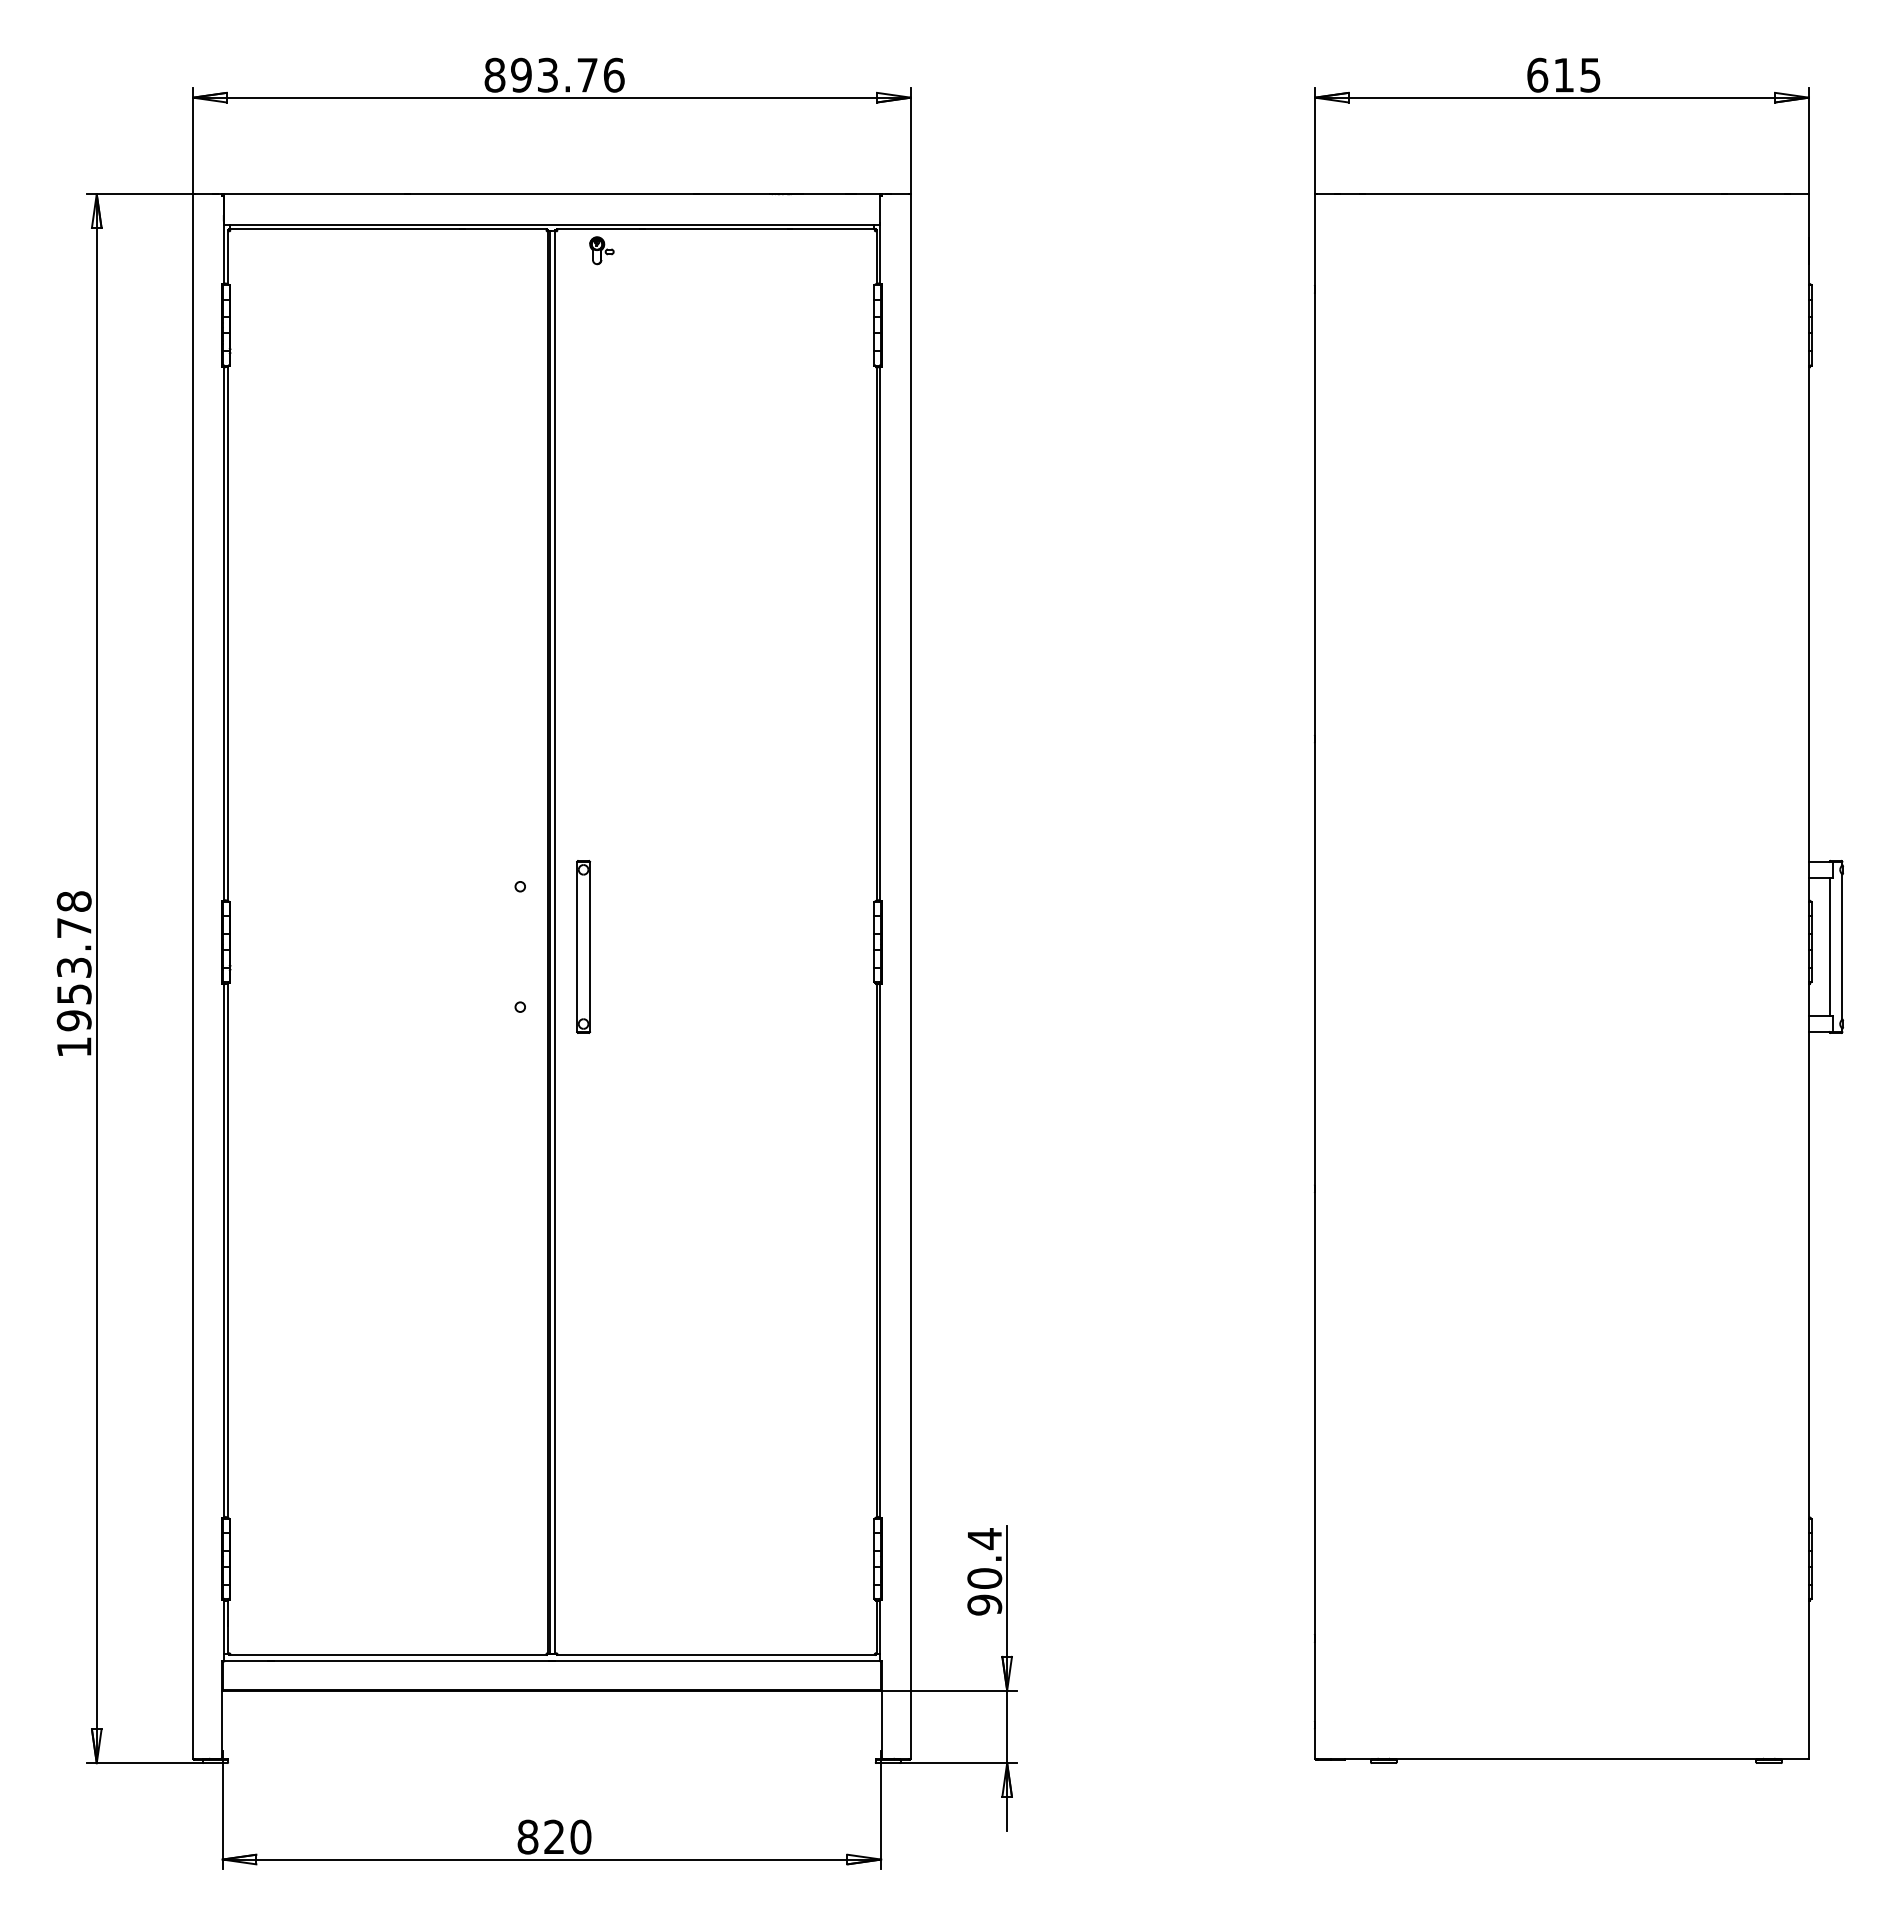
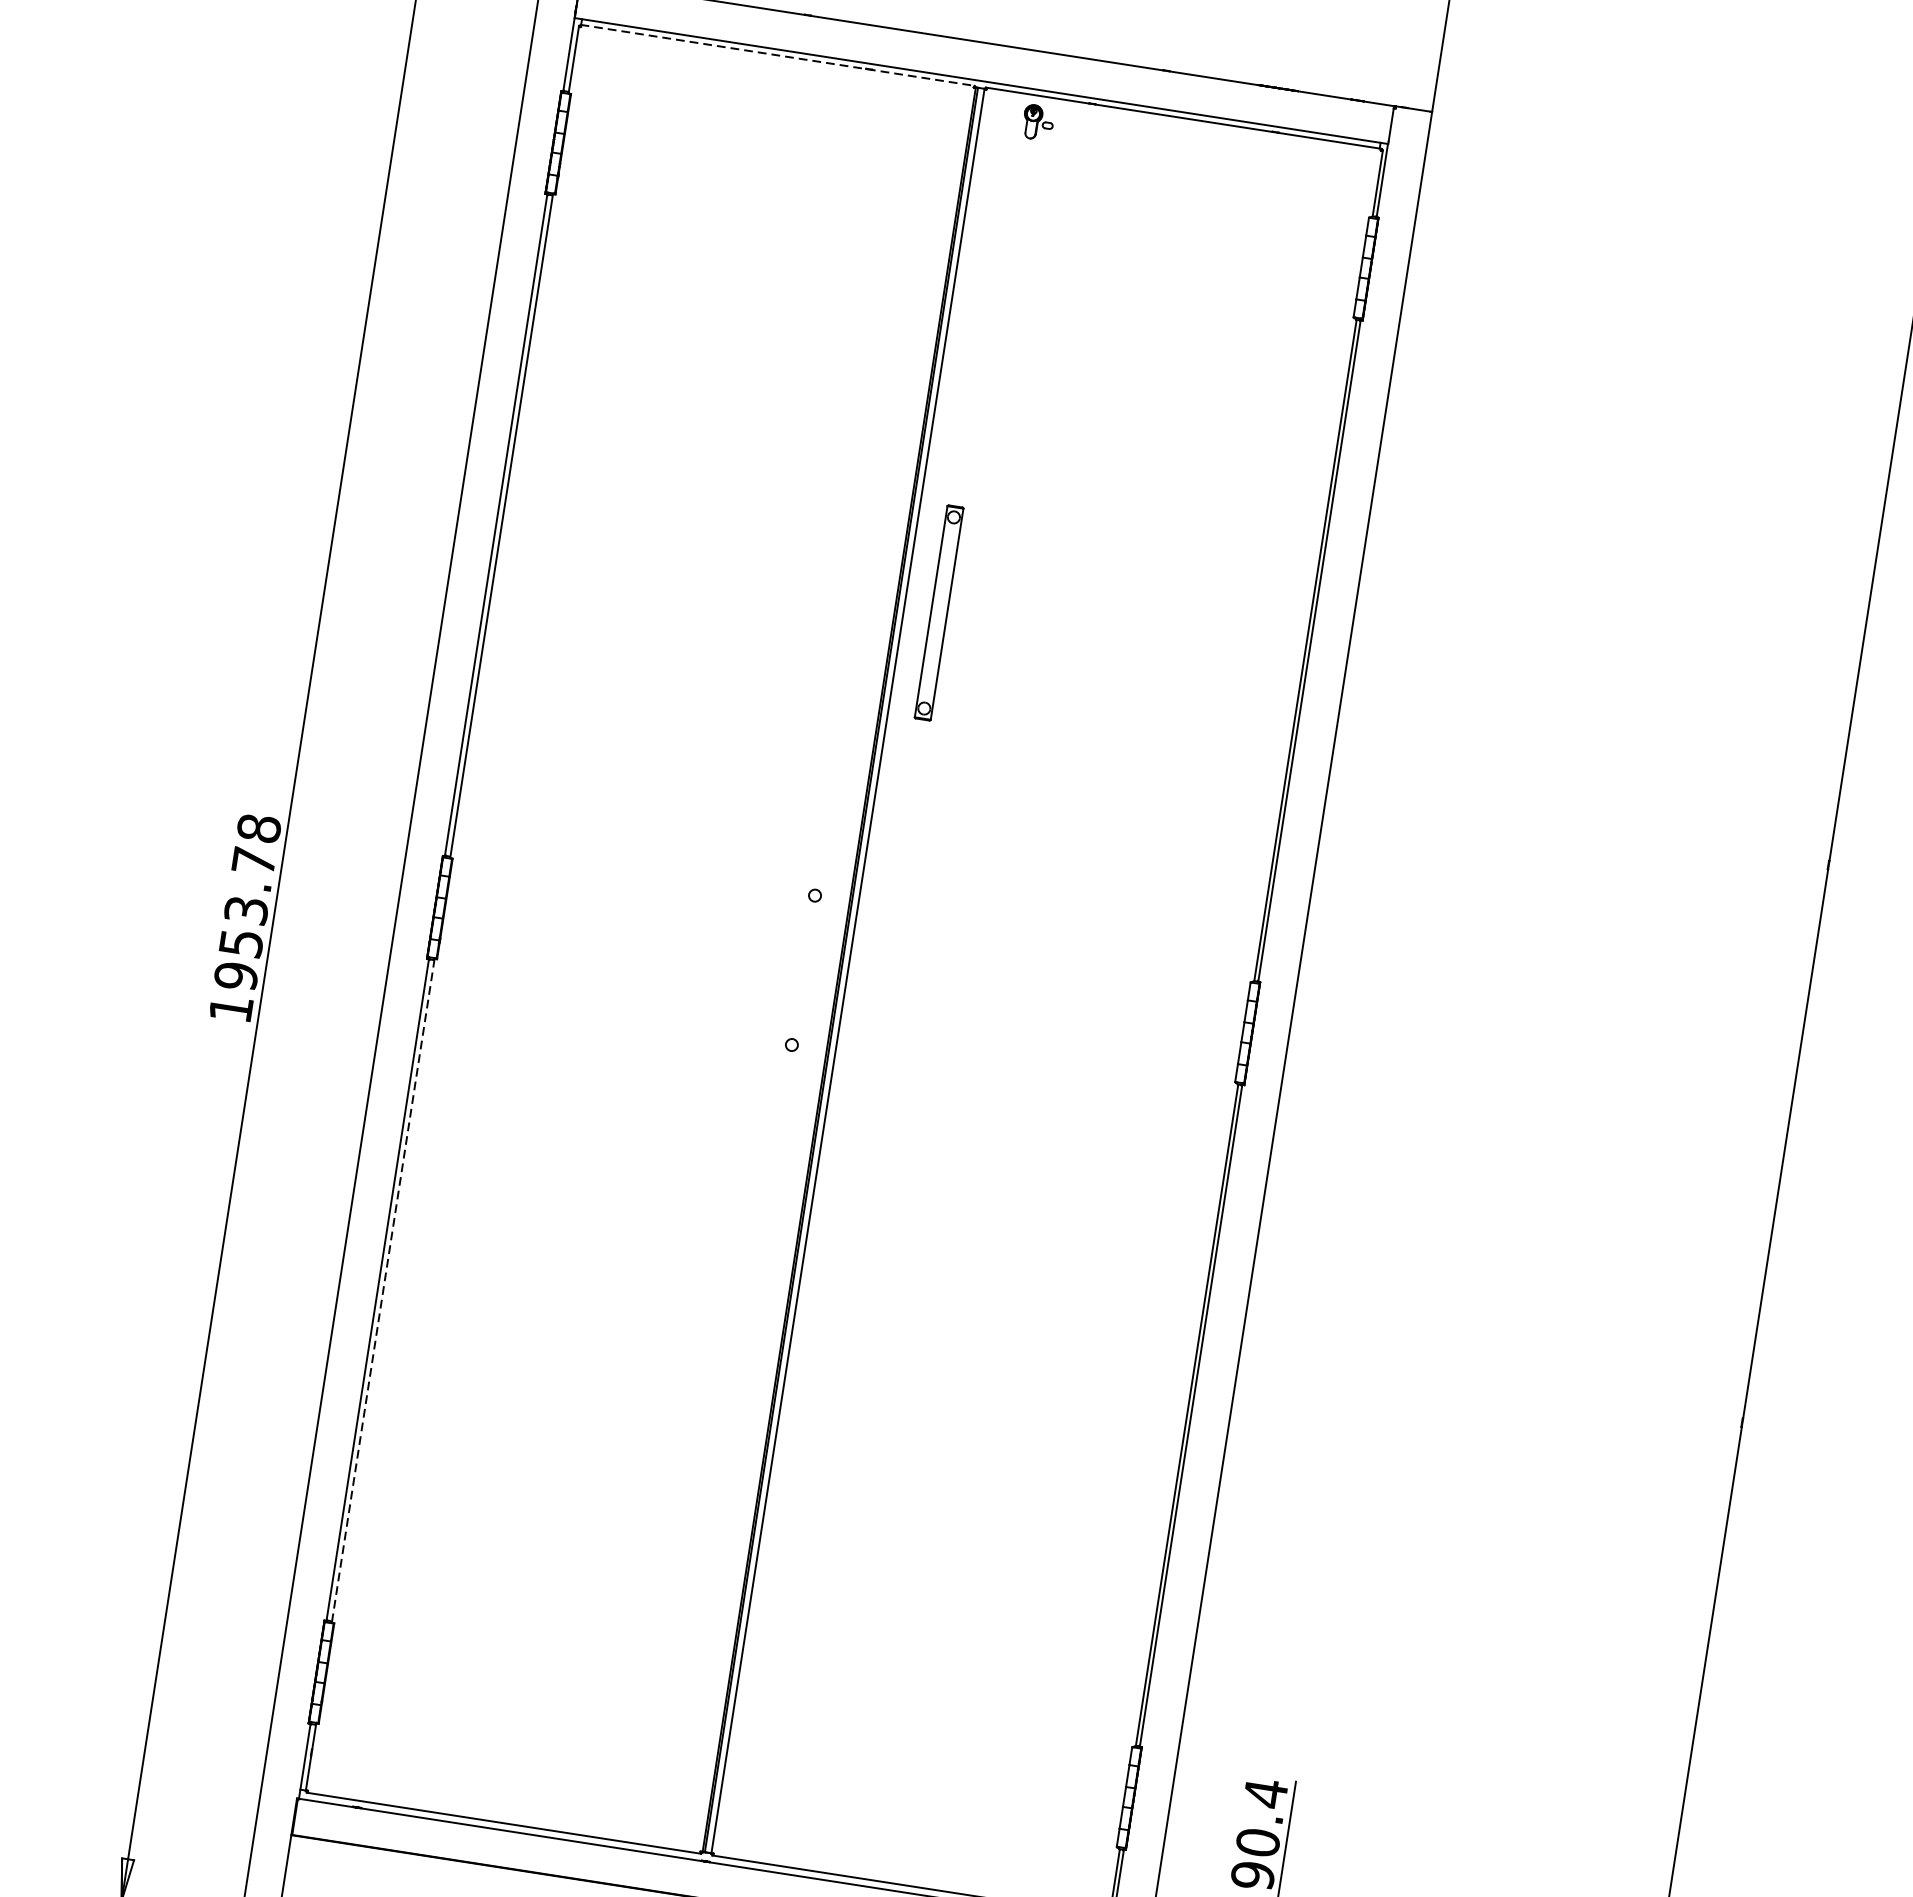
line: (388, 229) -> (777, 55), solid -> dashed
part: (583, 946) -> (939, 612), moved
line: (228, 1249) -> (383, 1289), solid -> dashed

